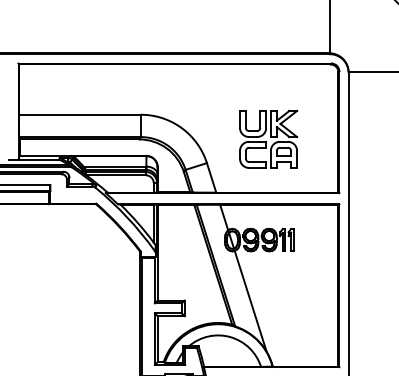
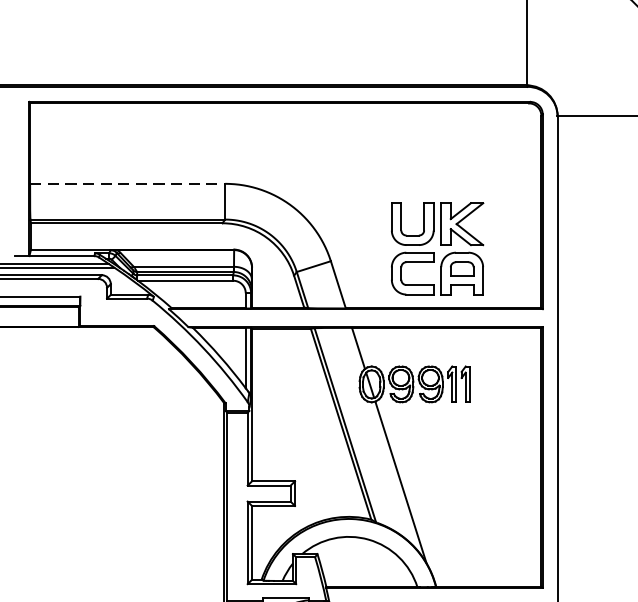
line: (79, 114) -> (126, 183), solid -> dashed
part: (268, 138) -> (437, 247), moved

